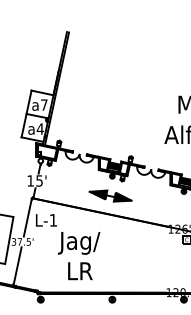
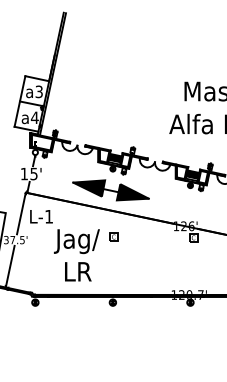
text: (43, 104) -> (38, 91), a7 -> a3
part: (110, 196) -> (110, 190), size x1.67
part: (112, 238) -> (113, 236), added

